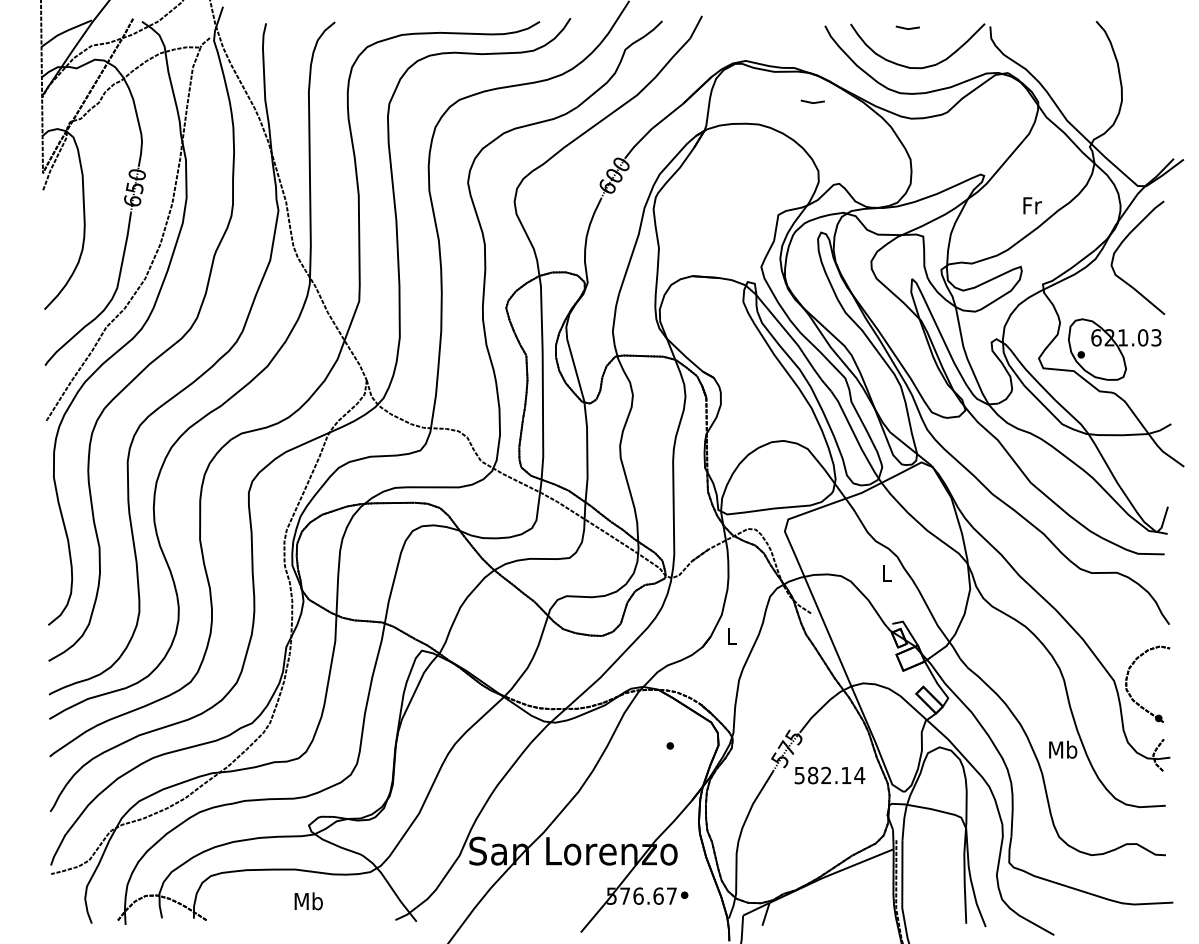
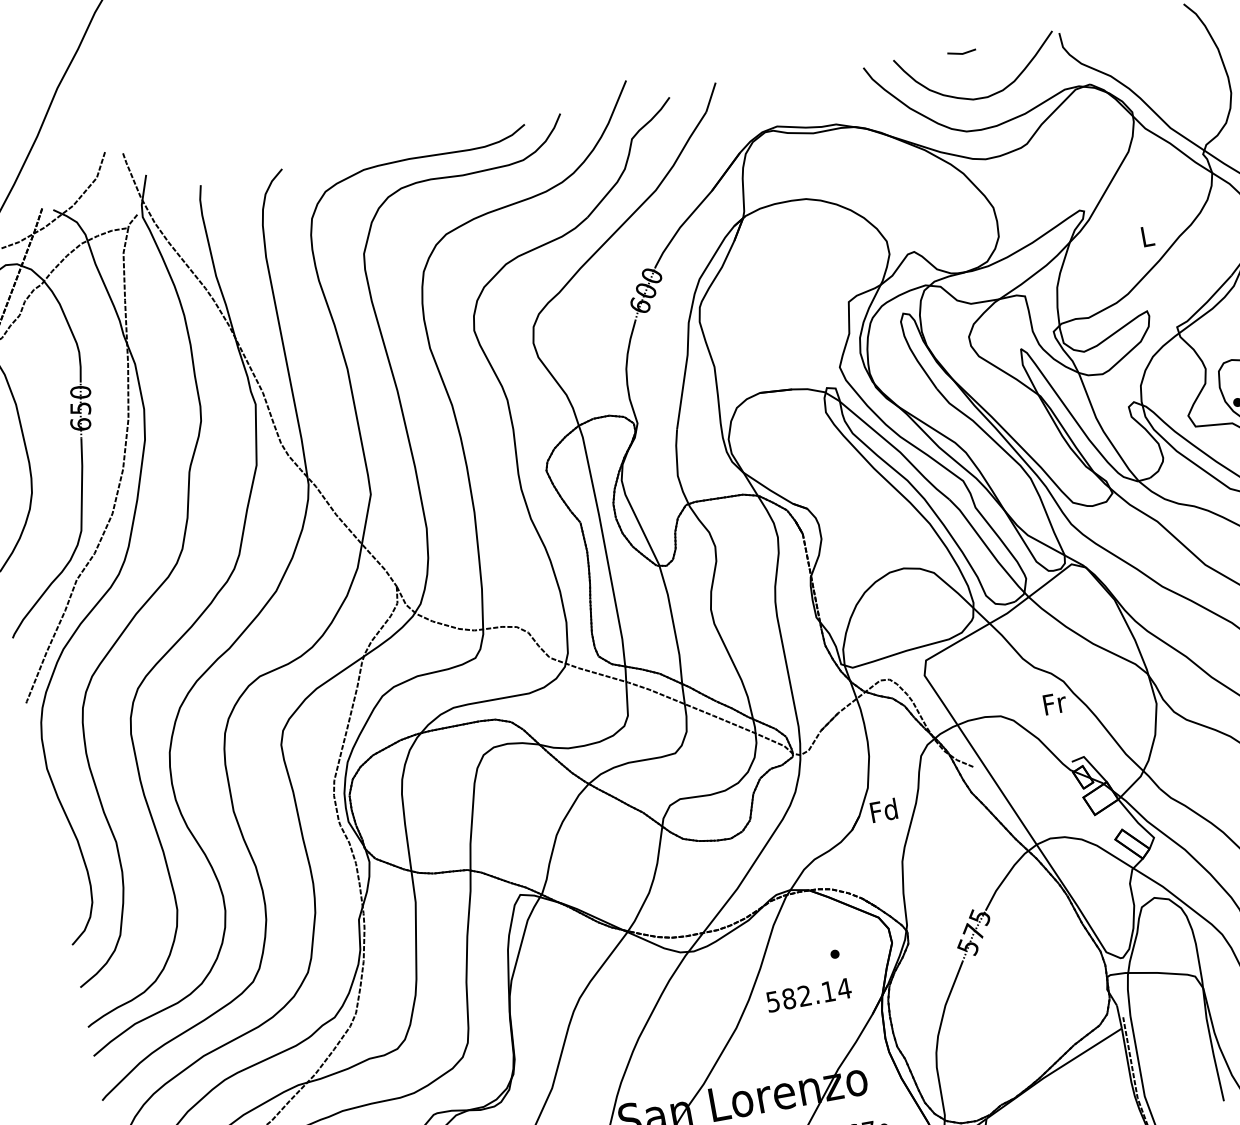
line: (811, 101) -> (863, 160), removed
text: (1032, 205) -> (1147, 236), Fr -> L
text: (887, 573) -> (1055, 703), L -> Fr
text: (731, 635) -> (883, 810), L -> Fd
text: (829, 775) -> (808, 995), moved

